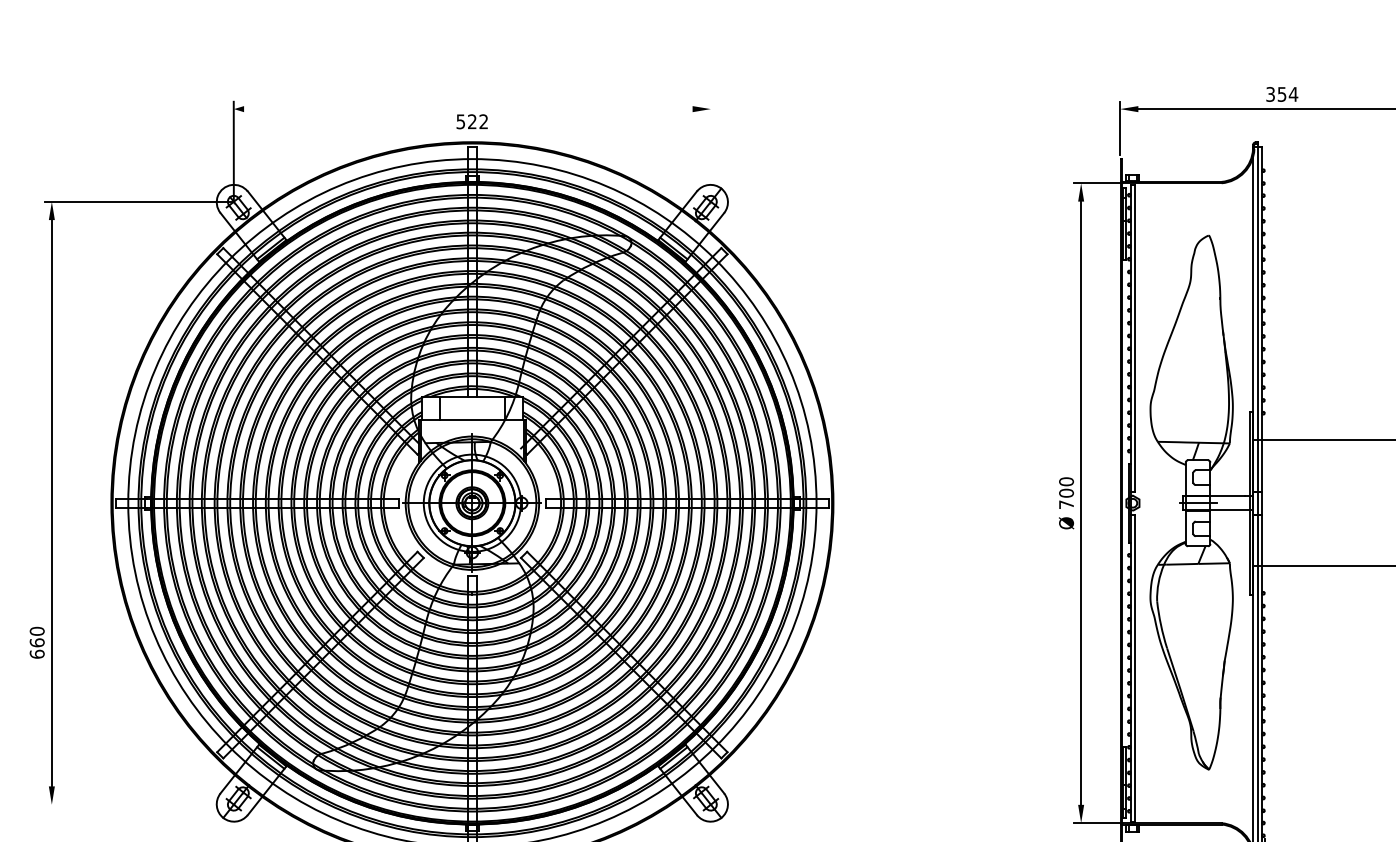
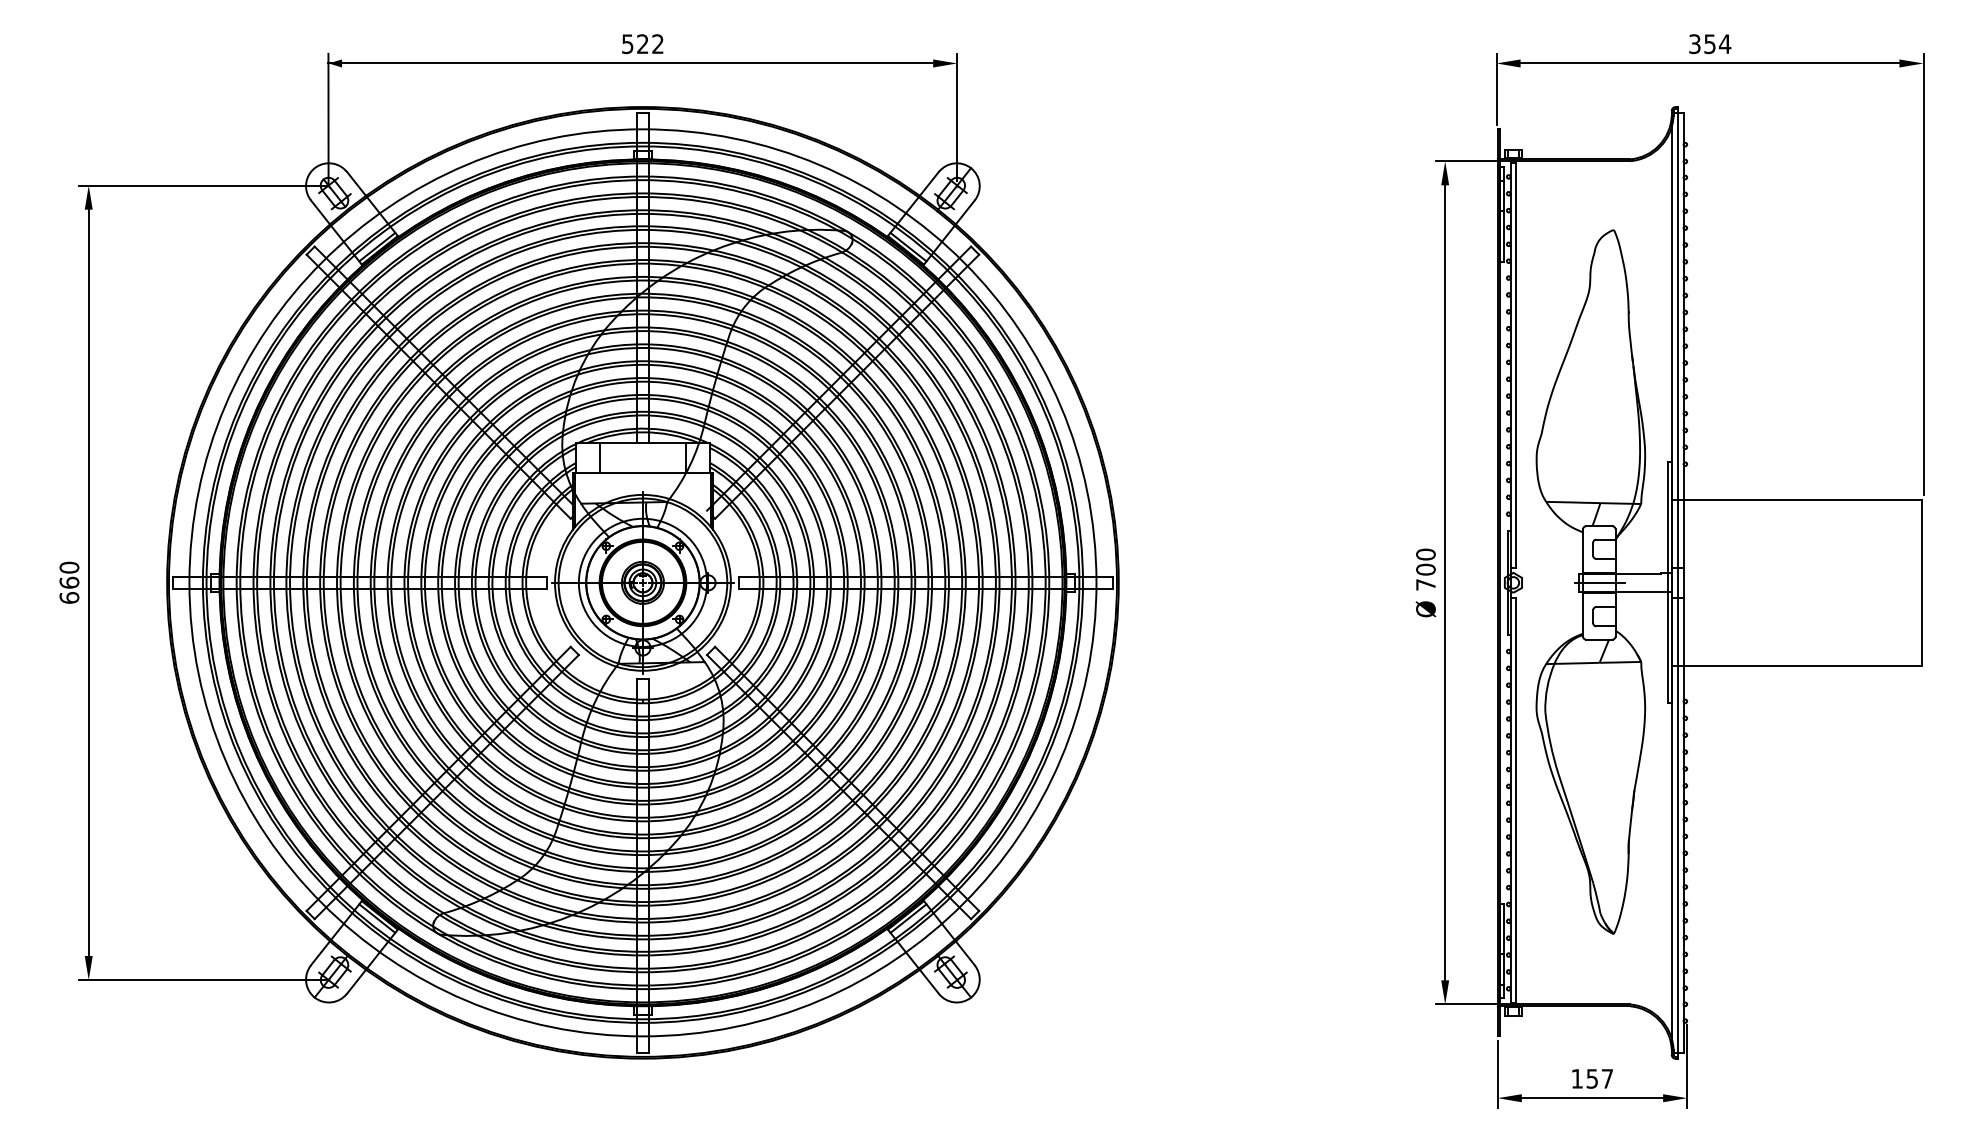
line: (462, 109) -> (630, 63), added
text: (472, 122) -> (642, 44), moved
line: (711, 149) -> (957, 116), added
text: (37, 642) -> (69, 582), moved
line: (138, 804) -> (203, 980), added

